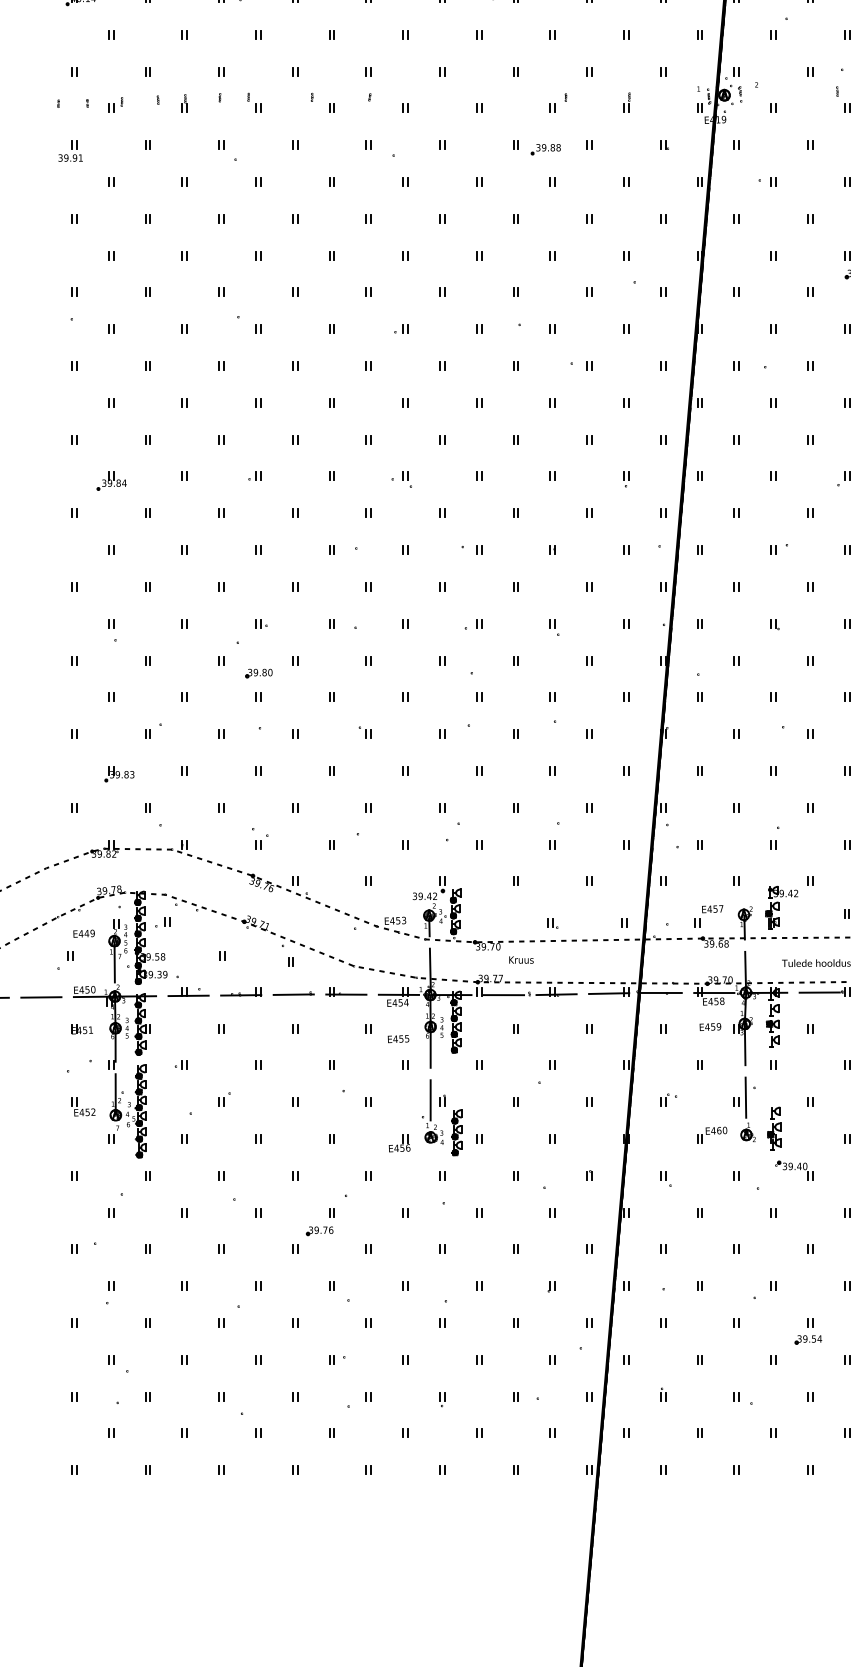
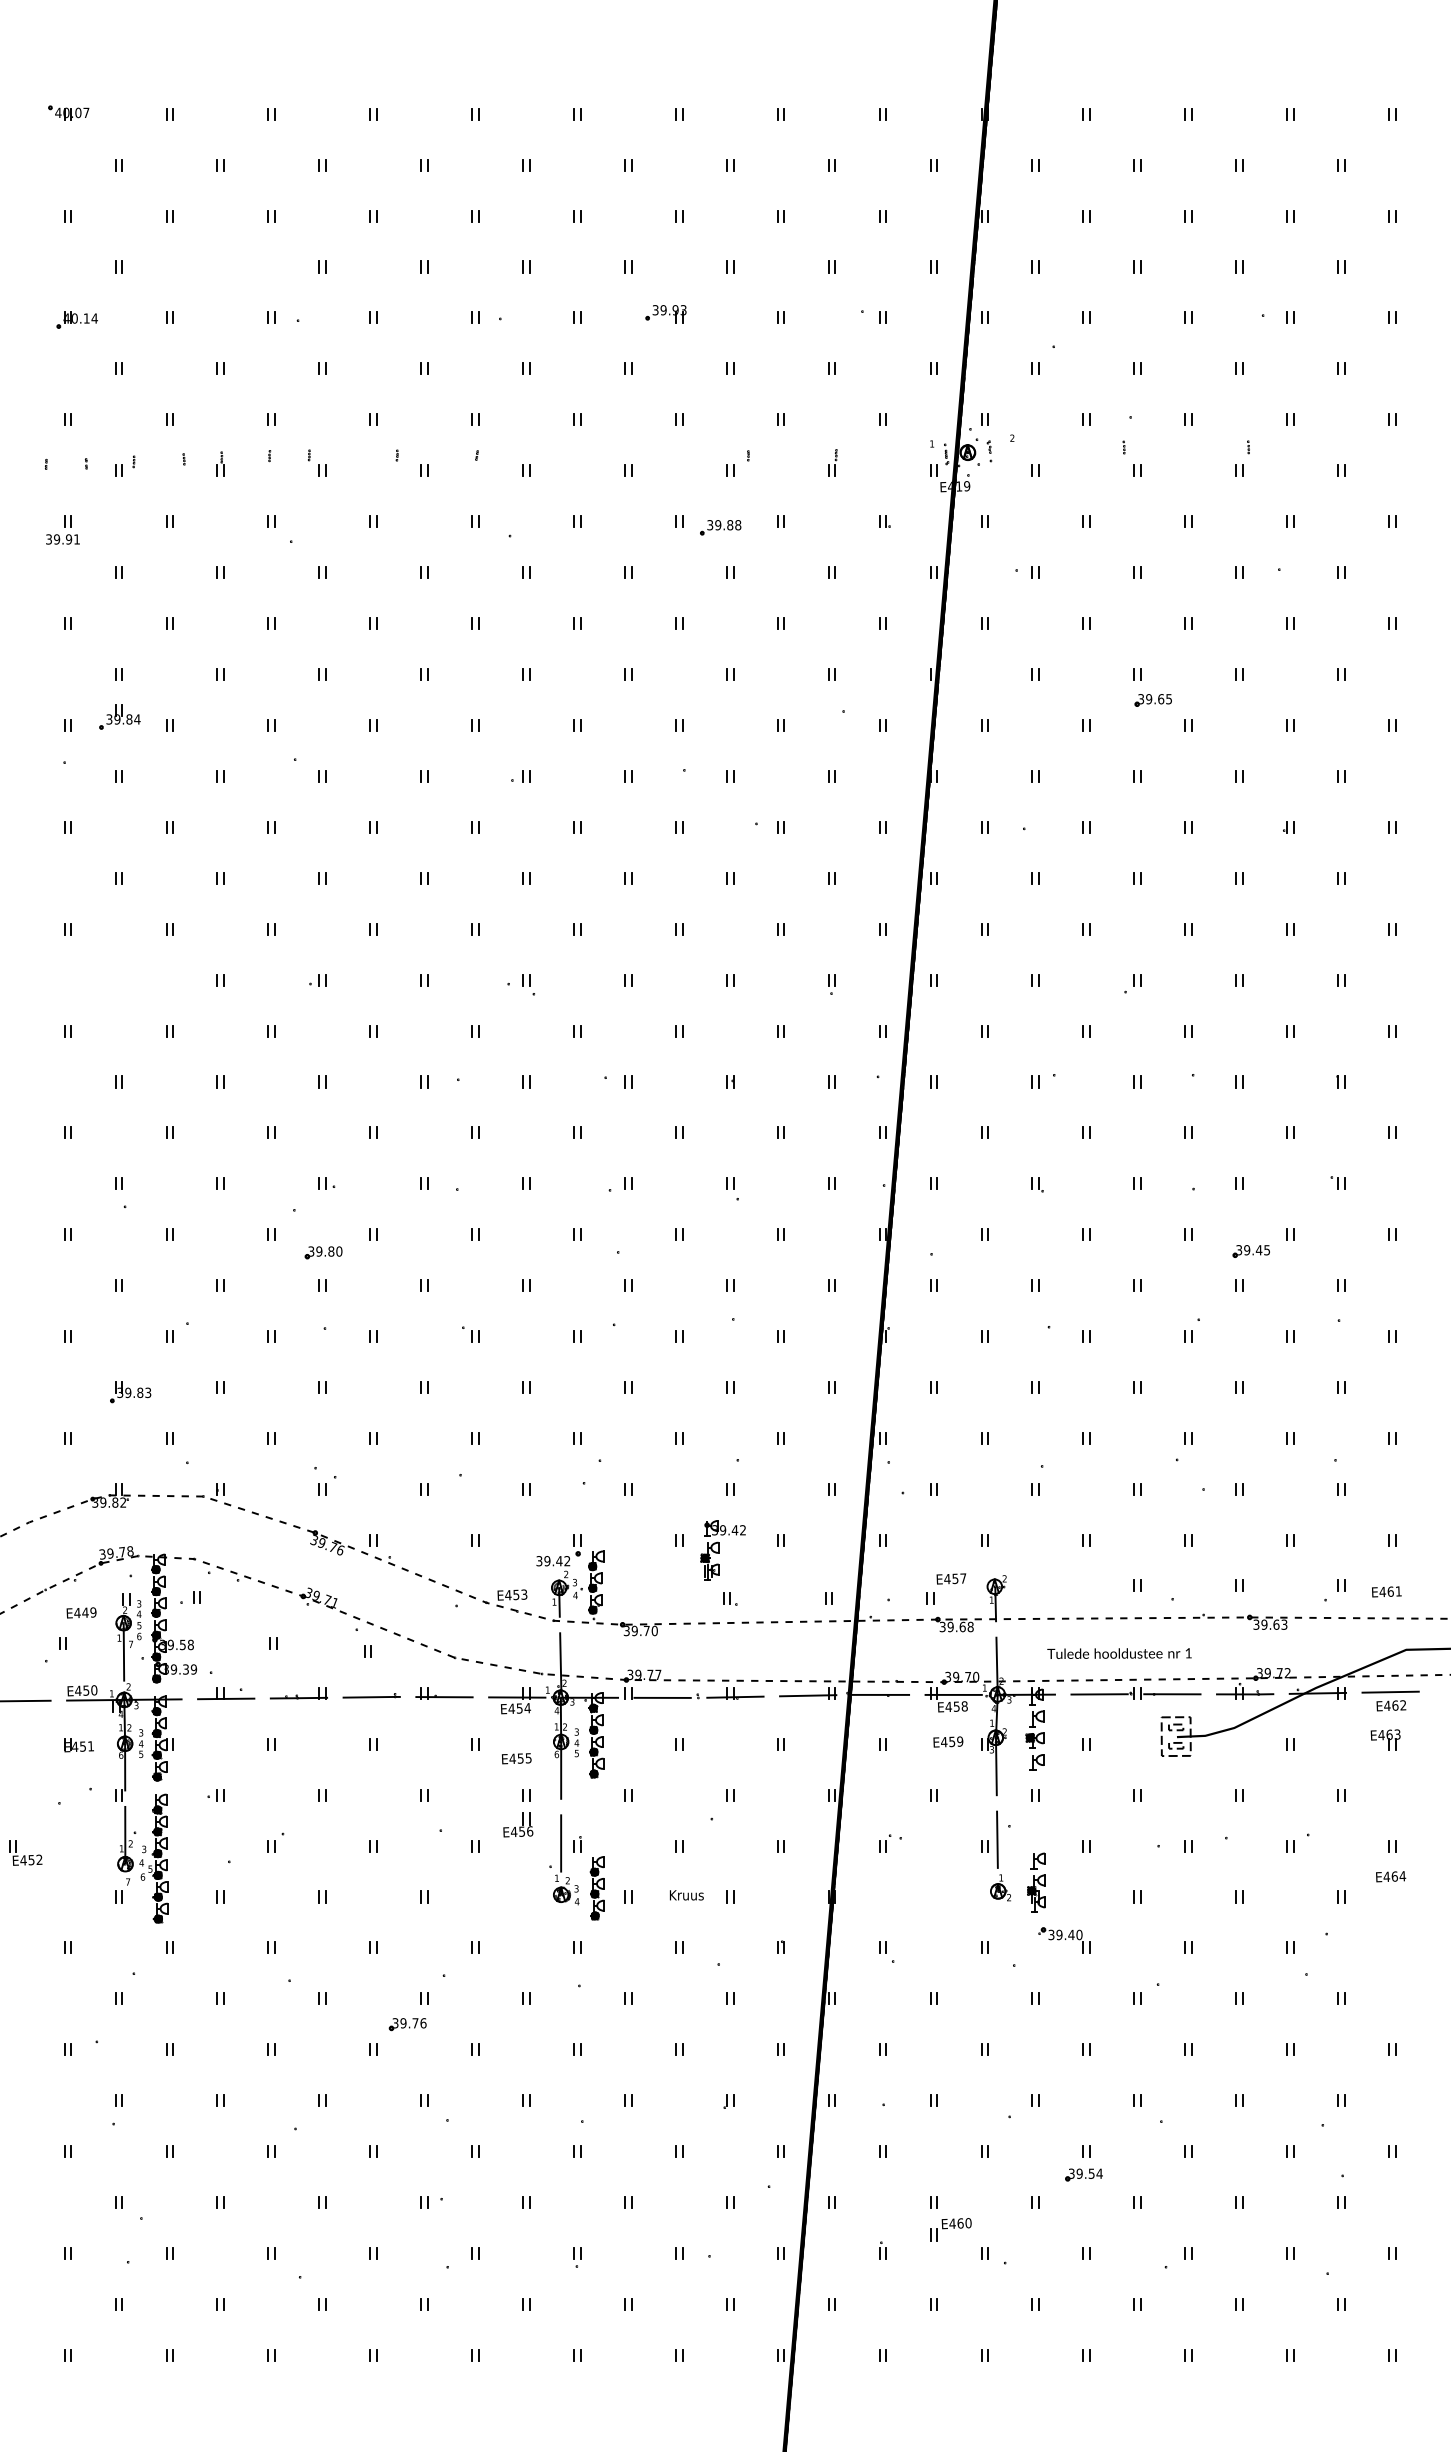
part: (111, 481) -> (119, 716), moved
part: (781, 908) -> (722, 1550), moved
text: (521, 960) -> (686, 1895), moved
part: (83, 1106) -> (25, 1852), moved
part: (711, 1135) -> (950, 2229), moved
part: (399, 1142) -> (518, 1824), moved

